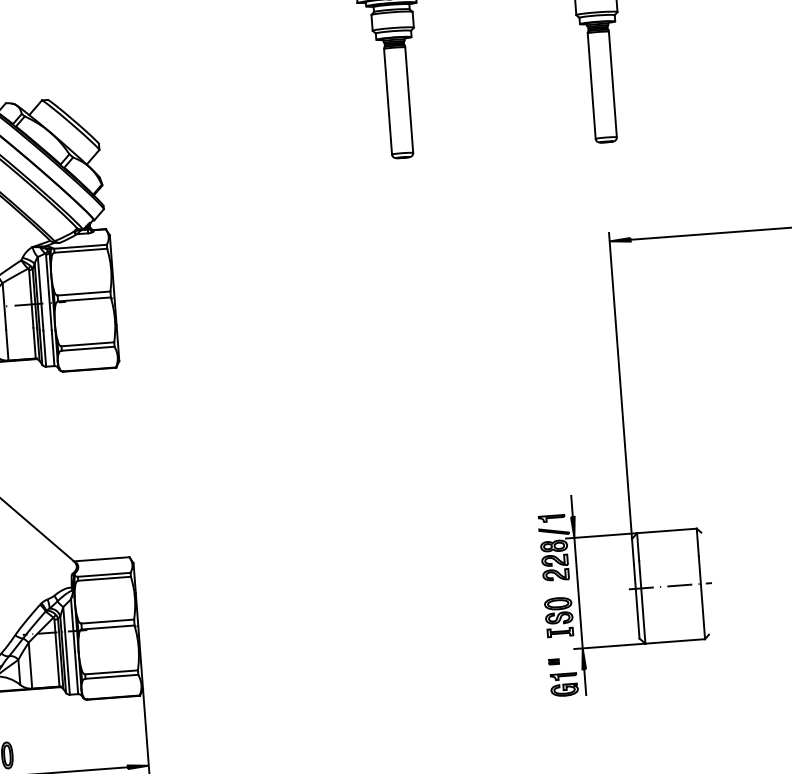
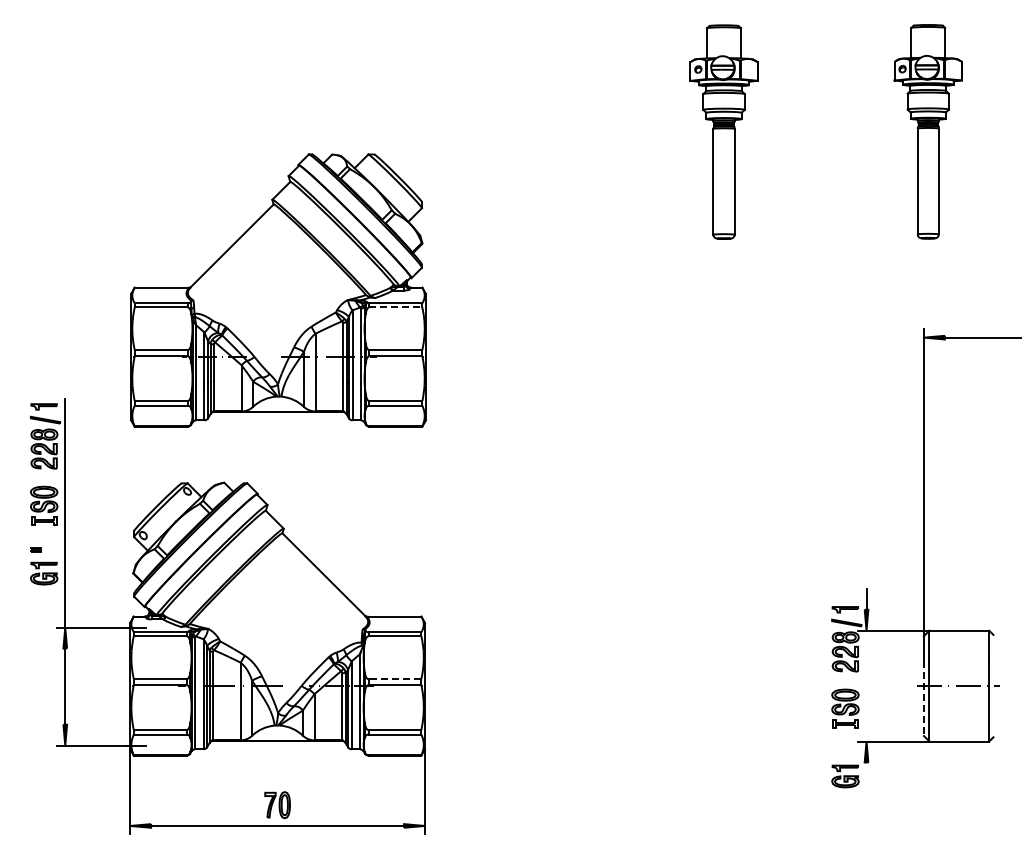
line: (81, 250) -> (396, 307), solid -> dashed
line: (578, 592) -> (866, 685), removed
line: (636, 602) -> (923, 699), solid -> dashed
line: (107, 621) -> (394, 679), solid -> dashed
part: (553, 661) -> (836, 752), removed
line: (585, 682) -> (866, 775), removed

